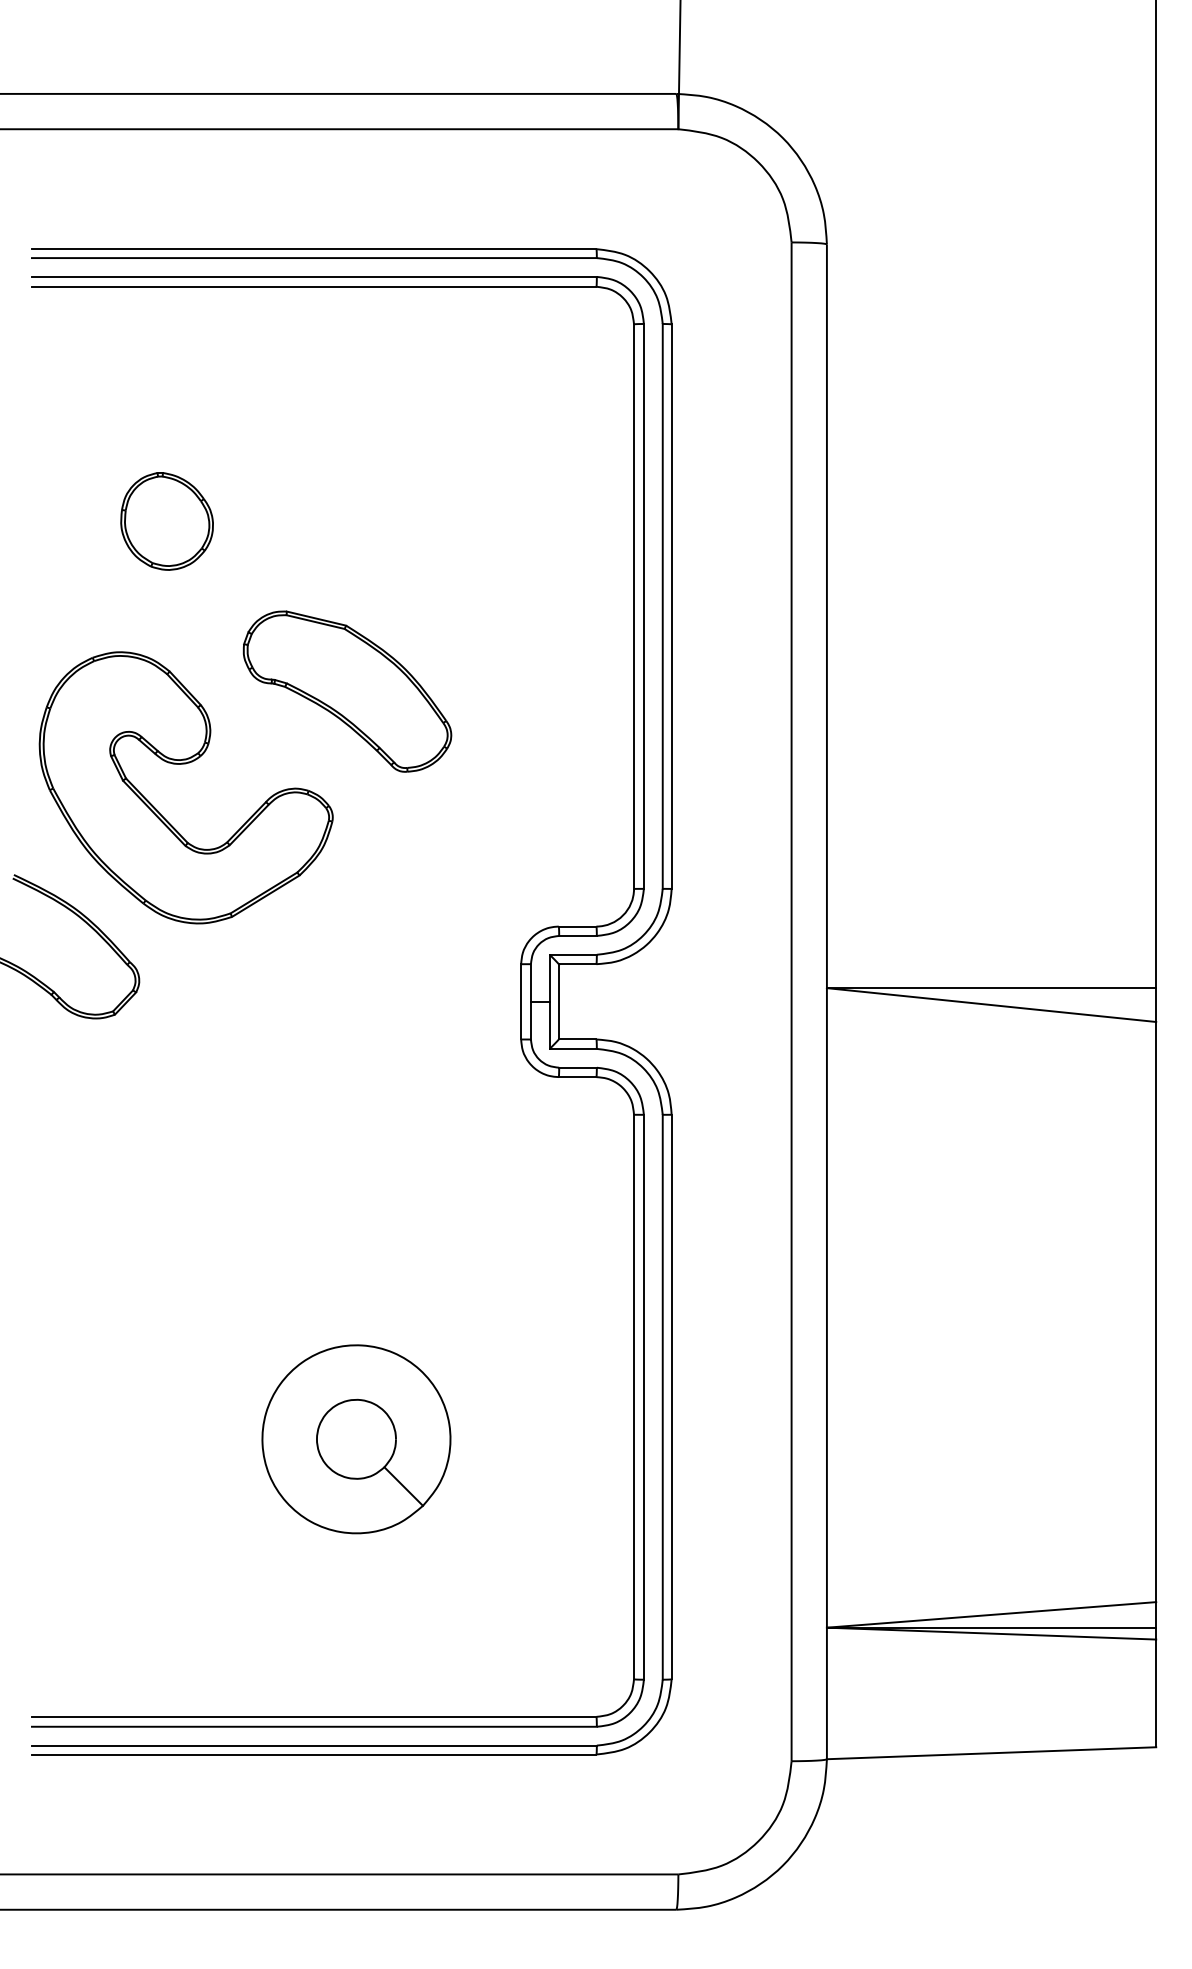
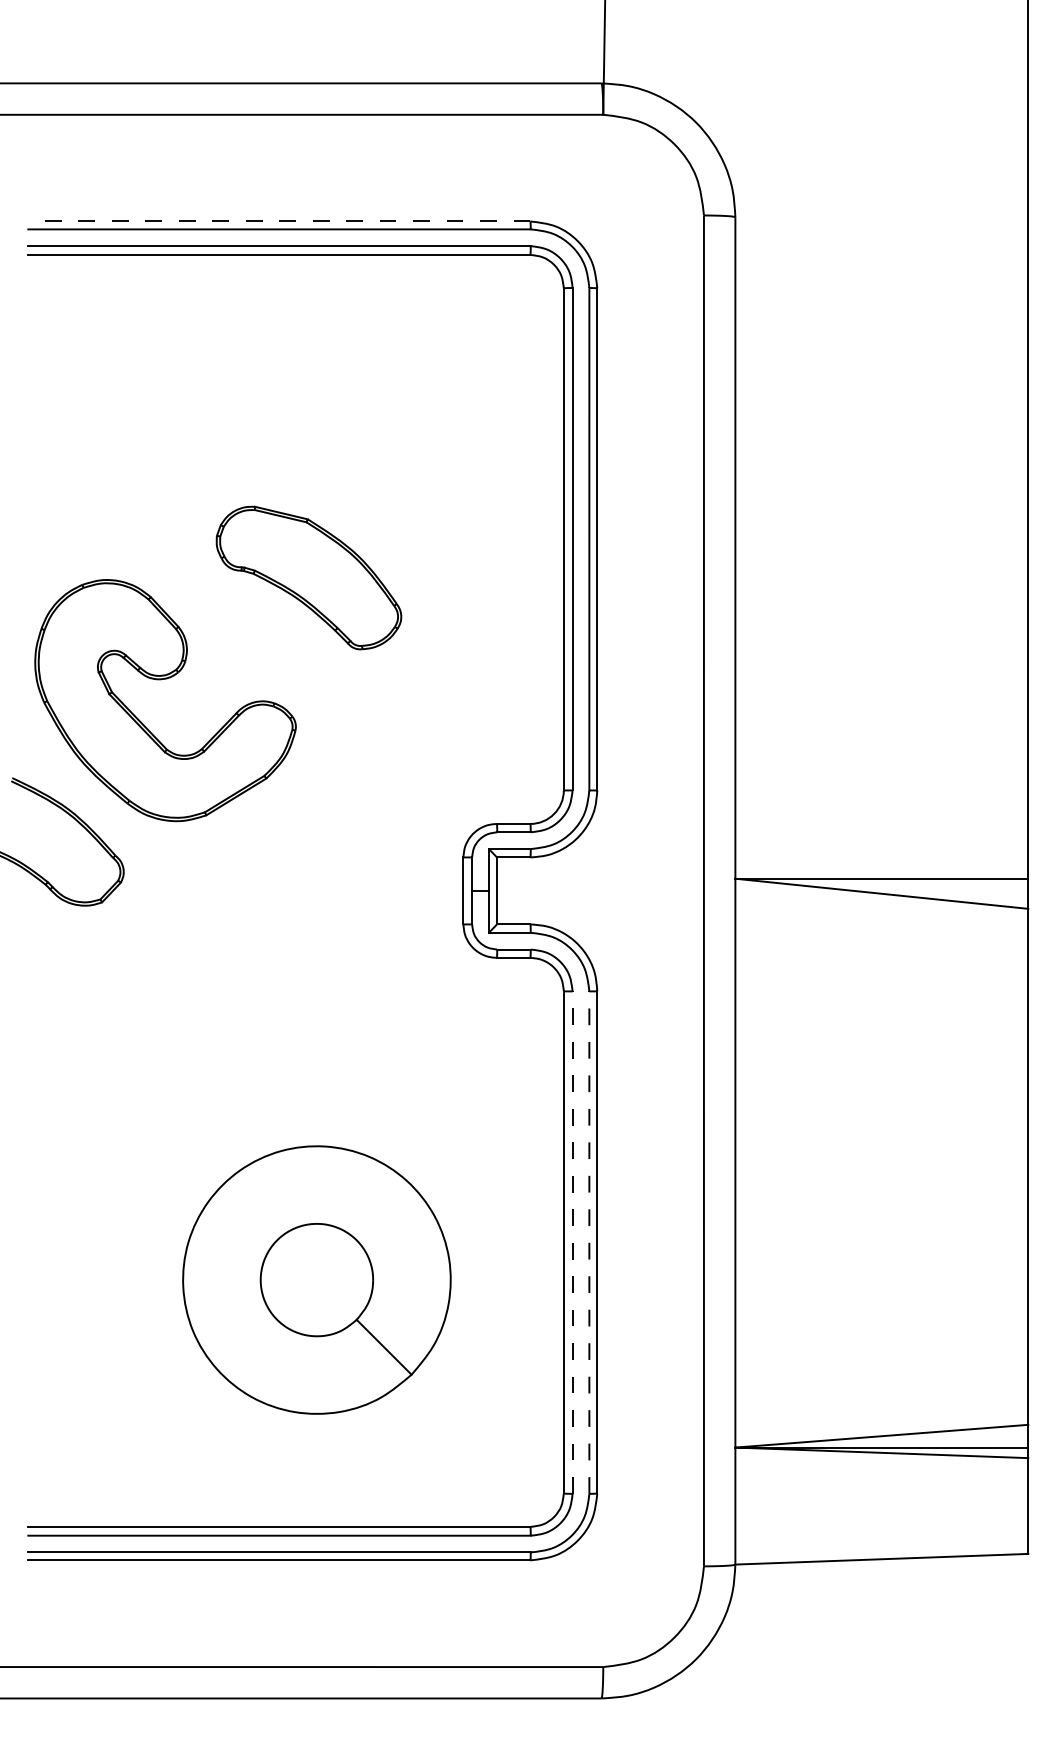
line: (313, 249) -> (278, 221), solid -> dashed
part: (167, 521) -> (148, 463), removed
part: (346, 691) -> (308, 577), moved
line: (643, 1397) -> (572, 1242), solid -> dashed
line: (662, 1397) -> (589, 1242), solid -> dashed
part: (355, 1438) -> (316, 1279), size x1.6

